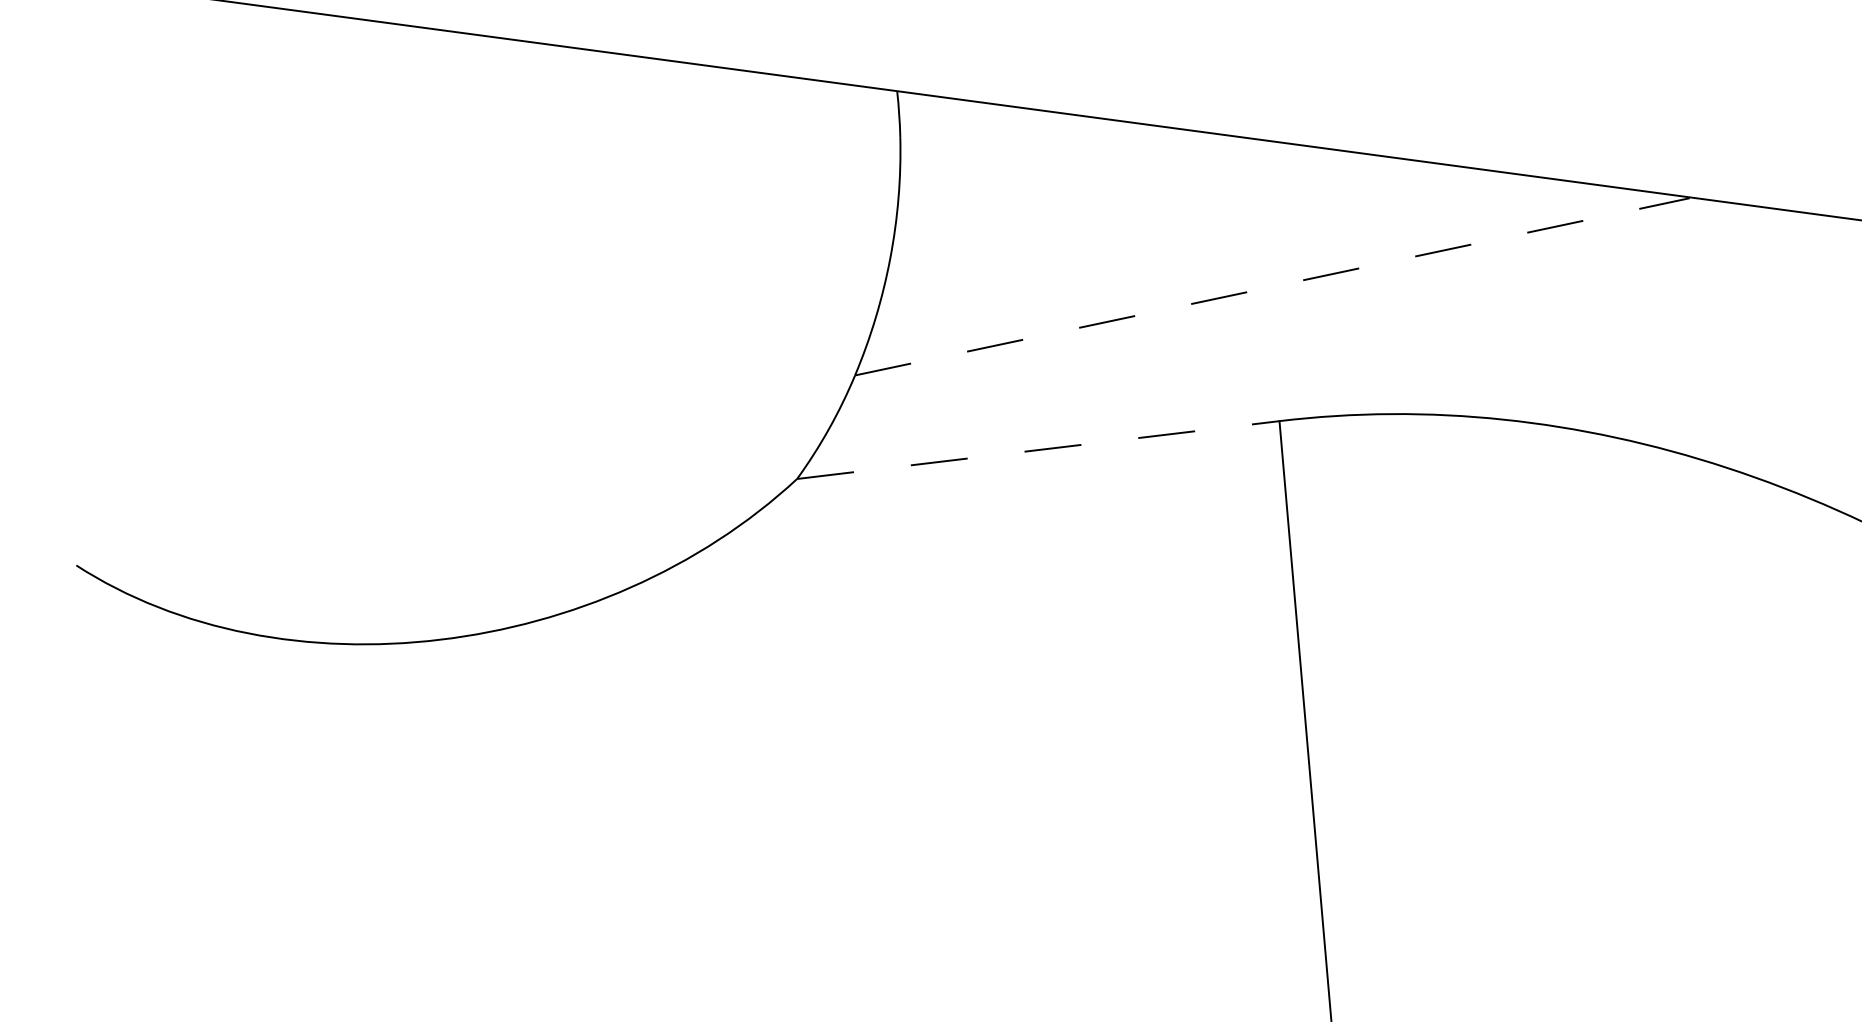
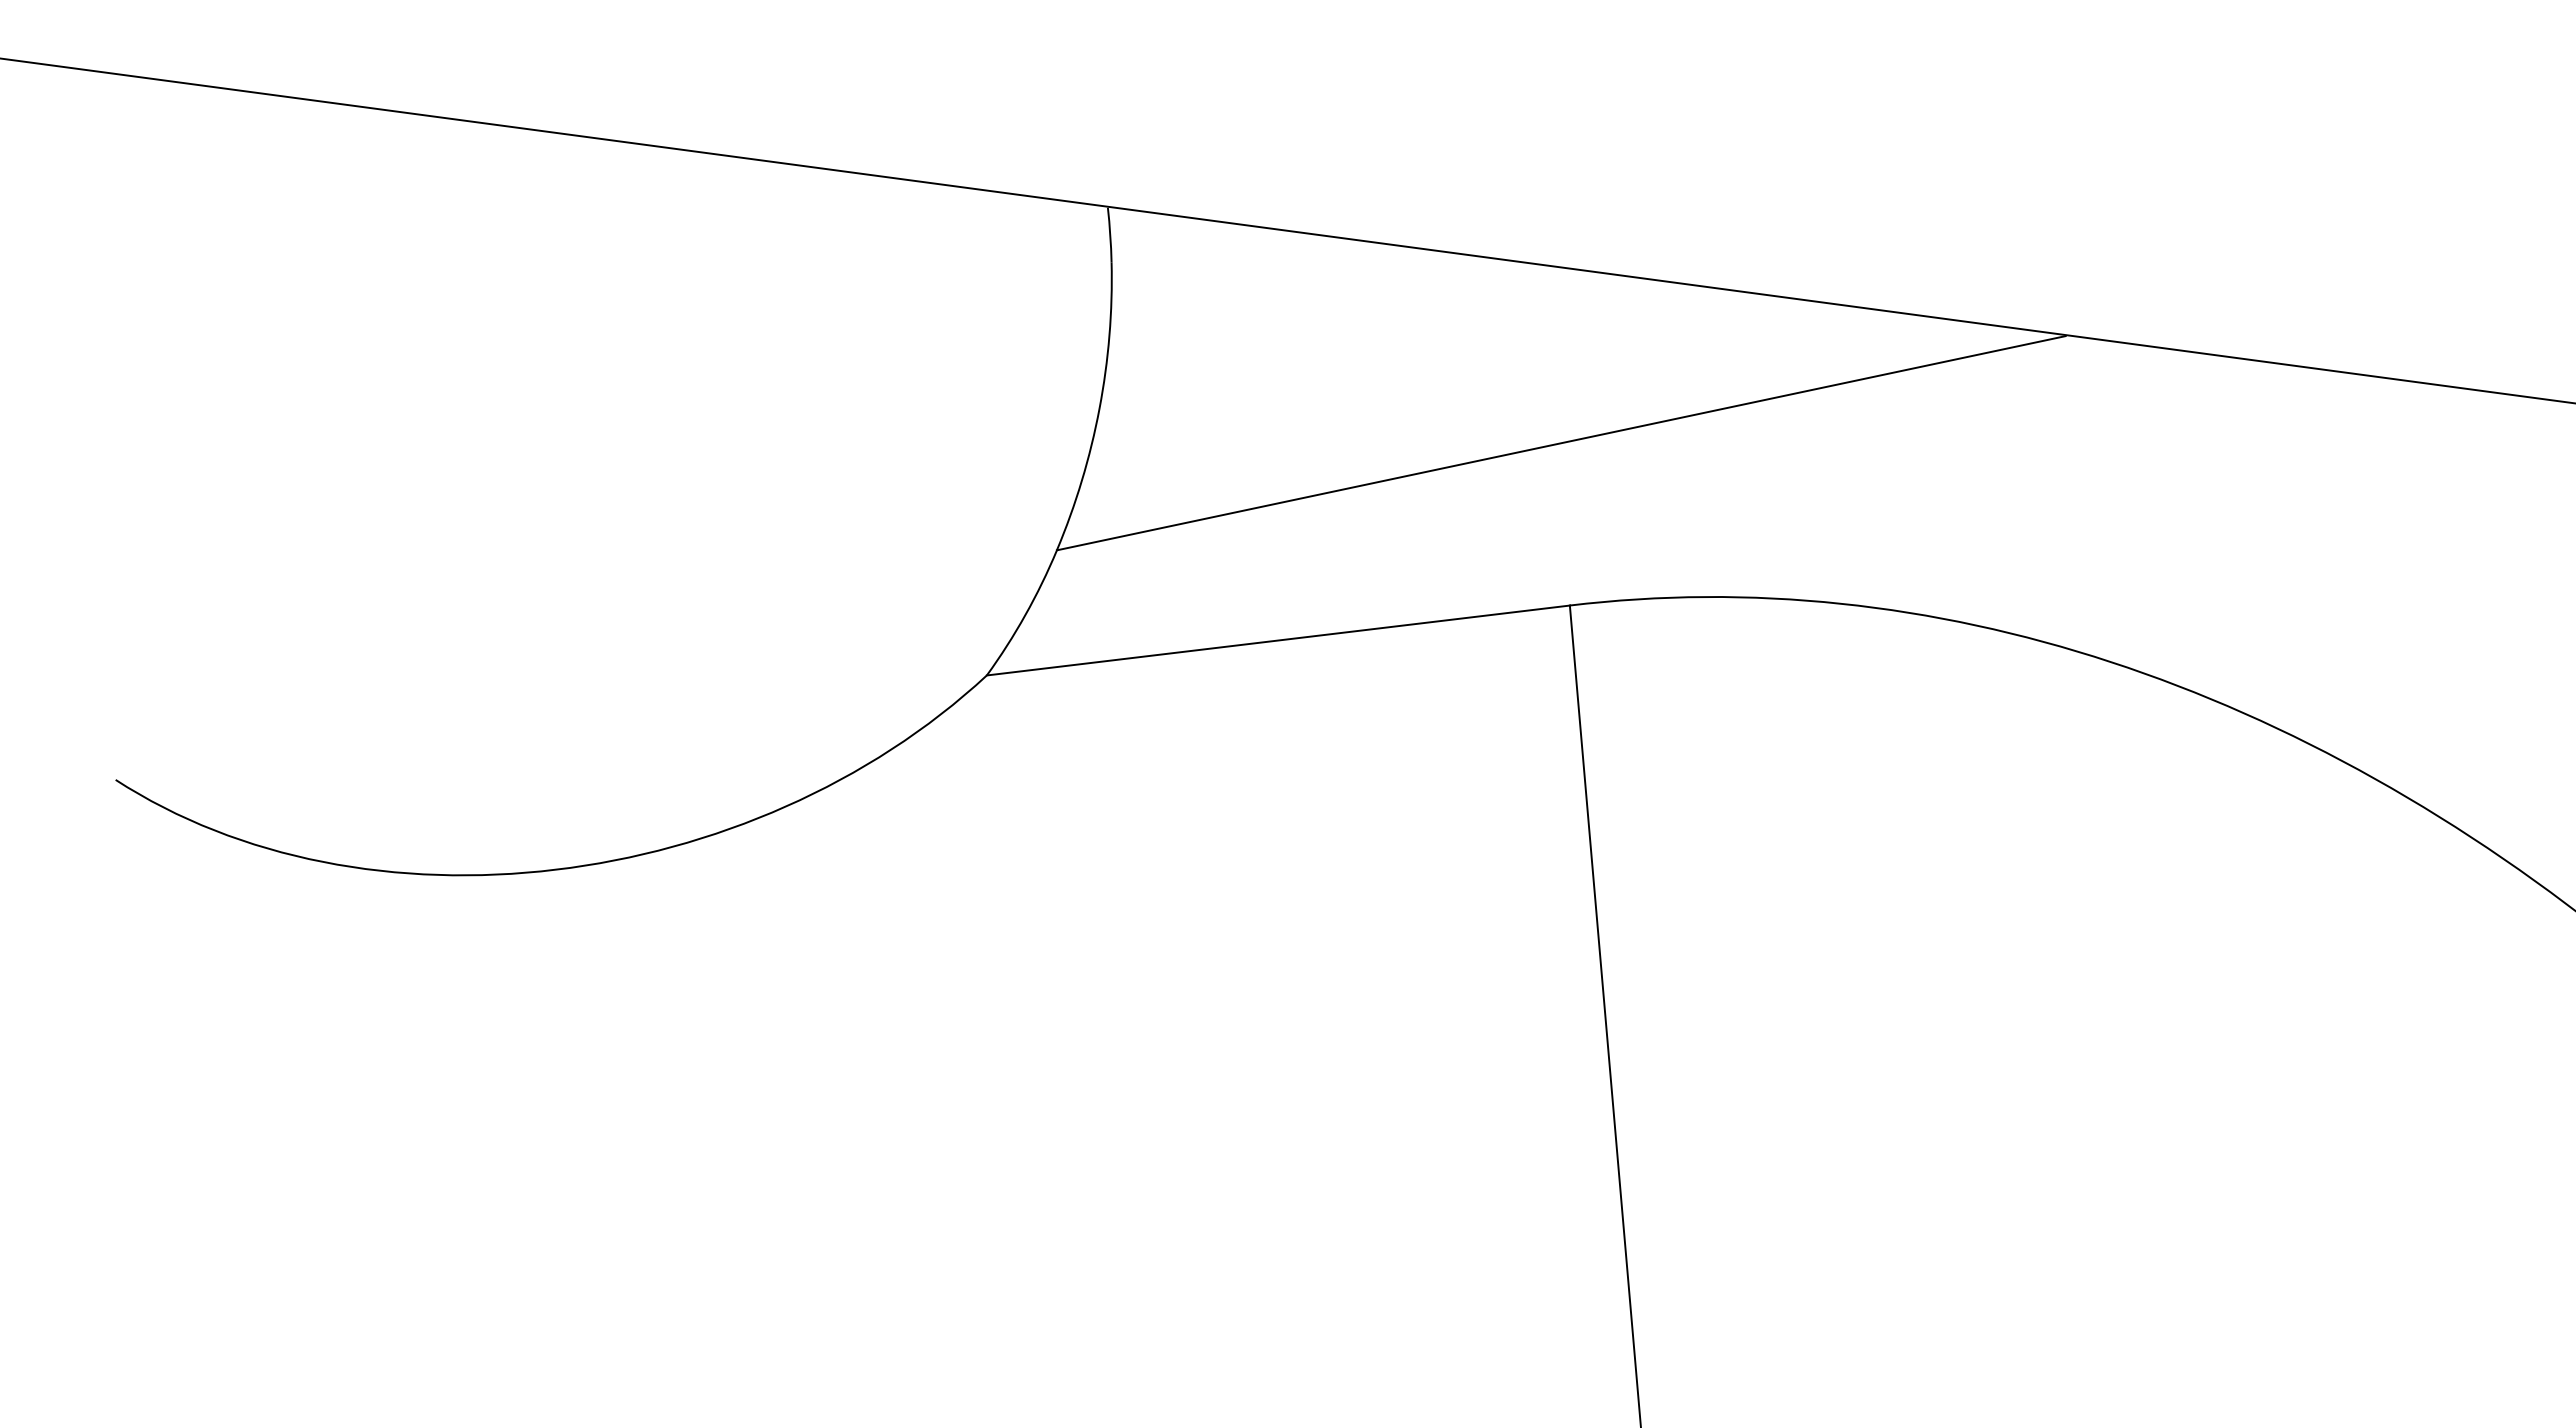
line: (1272, 287) -> (1561, 443), dashed -> solid
line: (1038, 450) -> (1278, 640), dashed -> solid

